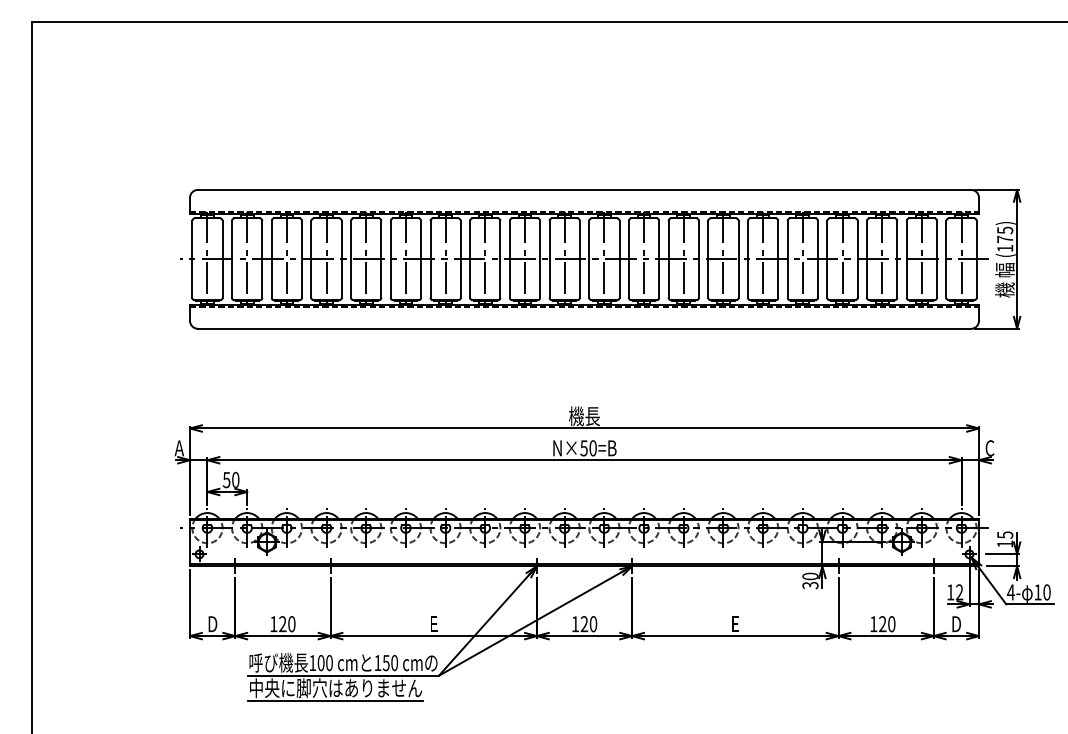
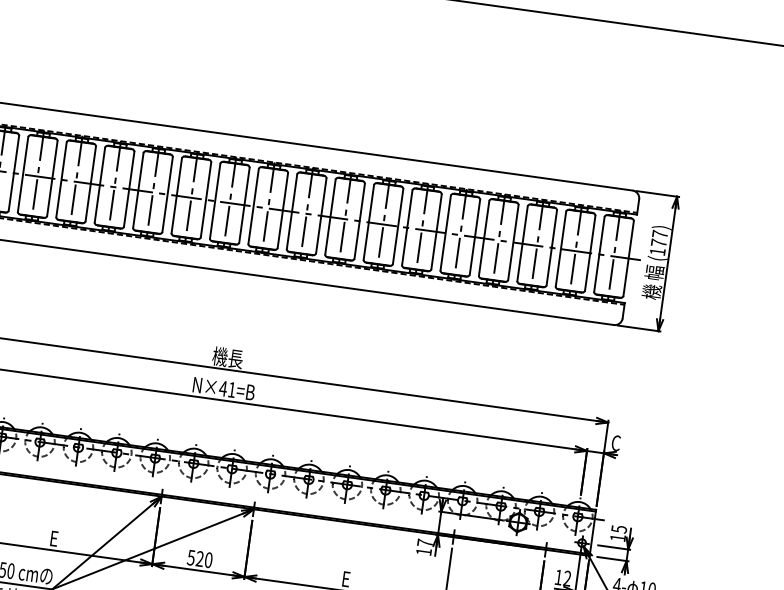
text: (1005, 230) -> (660, 234), (175) -> (177)
text: (588, 448) -> (227, 389), N×50=B -> N×41=B
text: (810, 580) -> (424, 547), 30 -> 17
text: (575, 624) -> (191, 558), 120 -> 520

